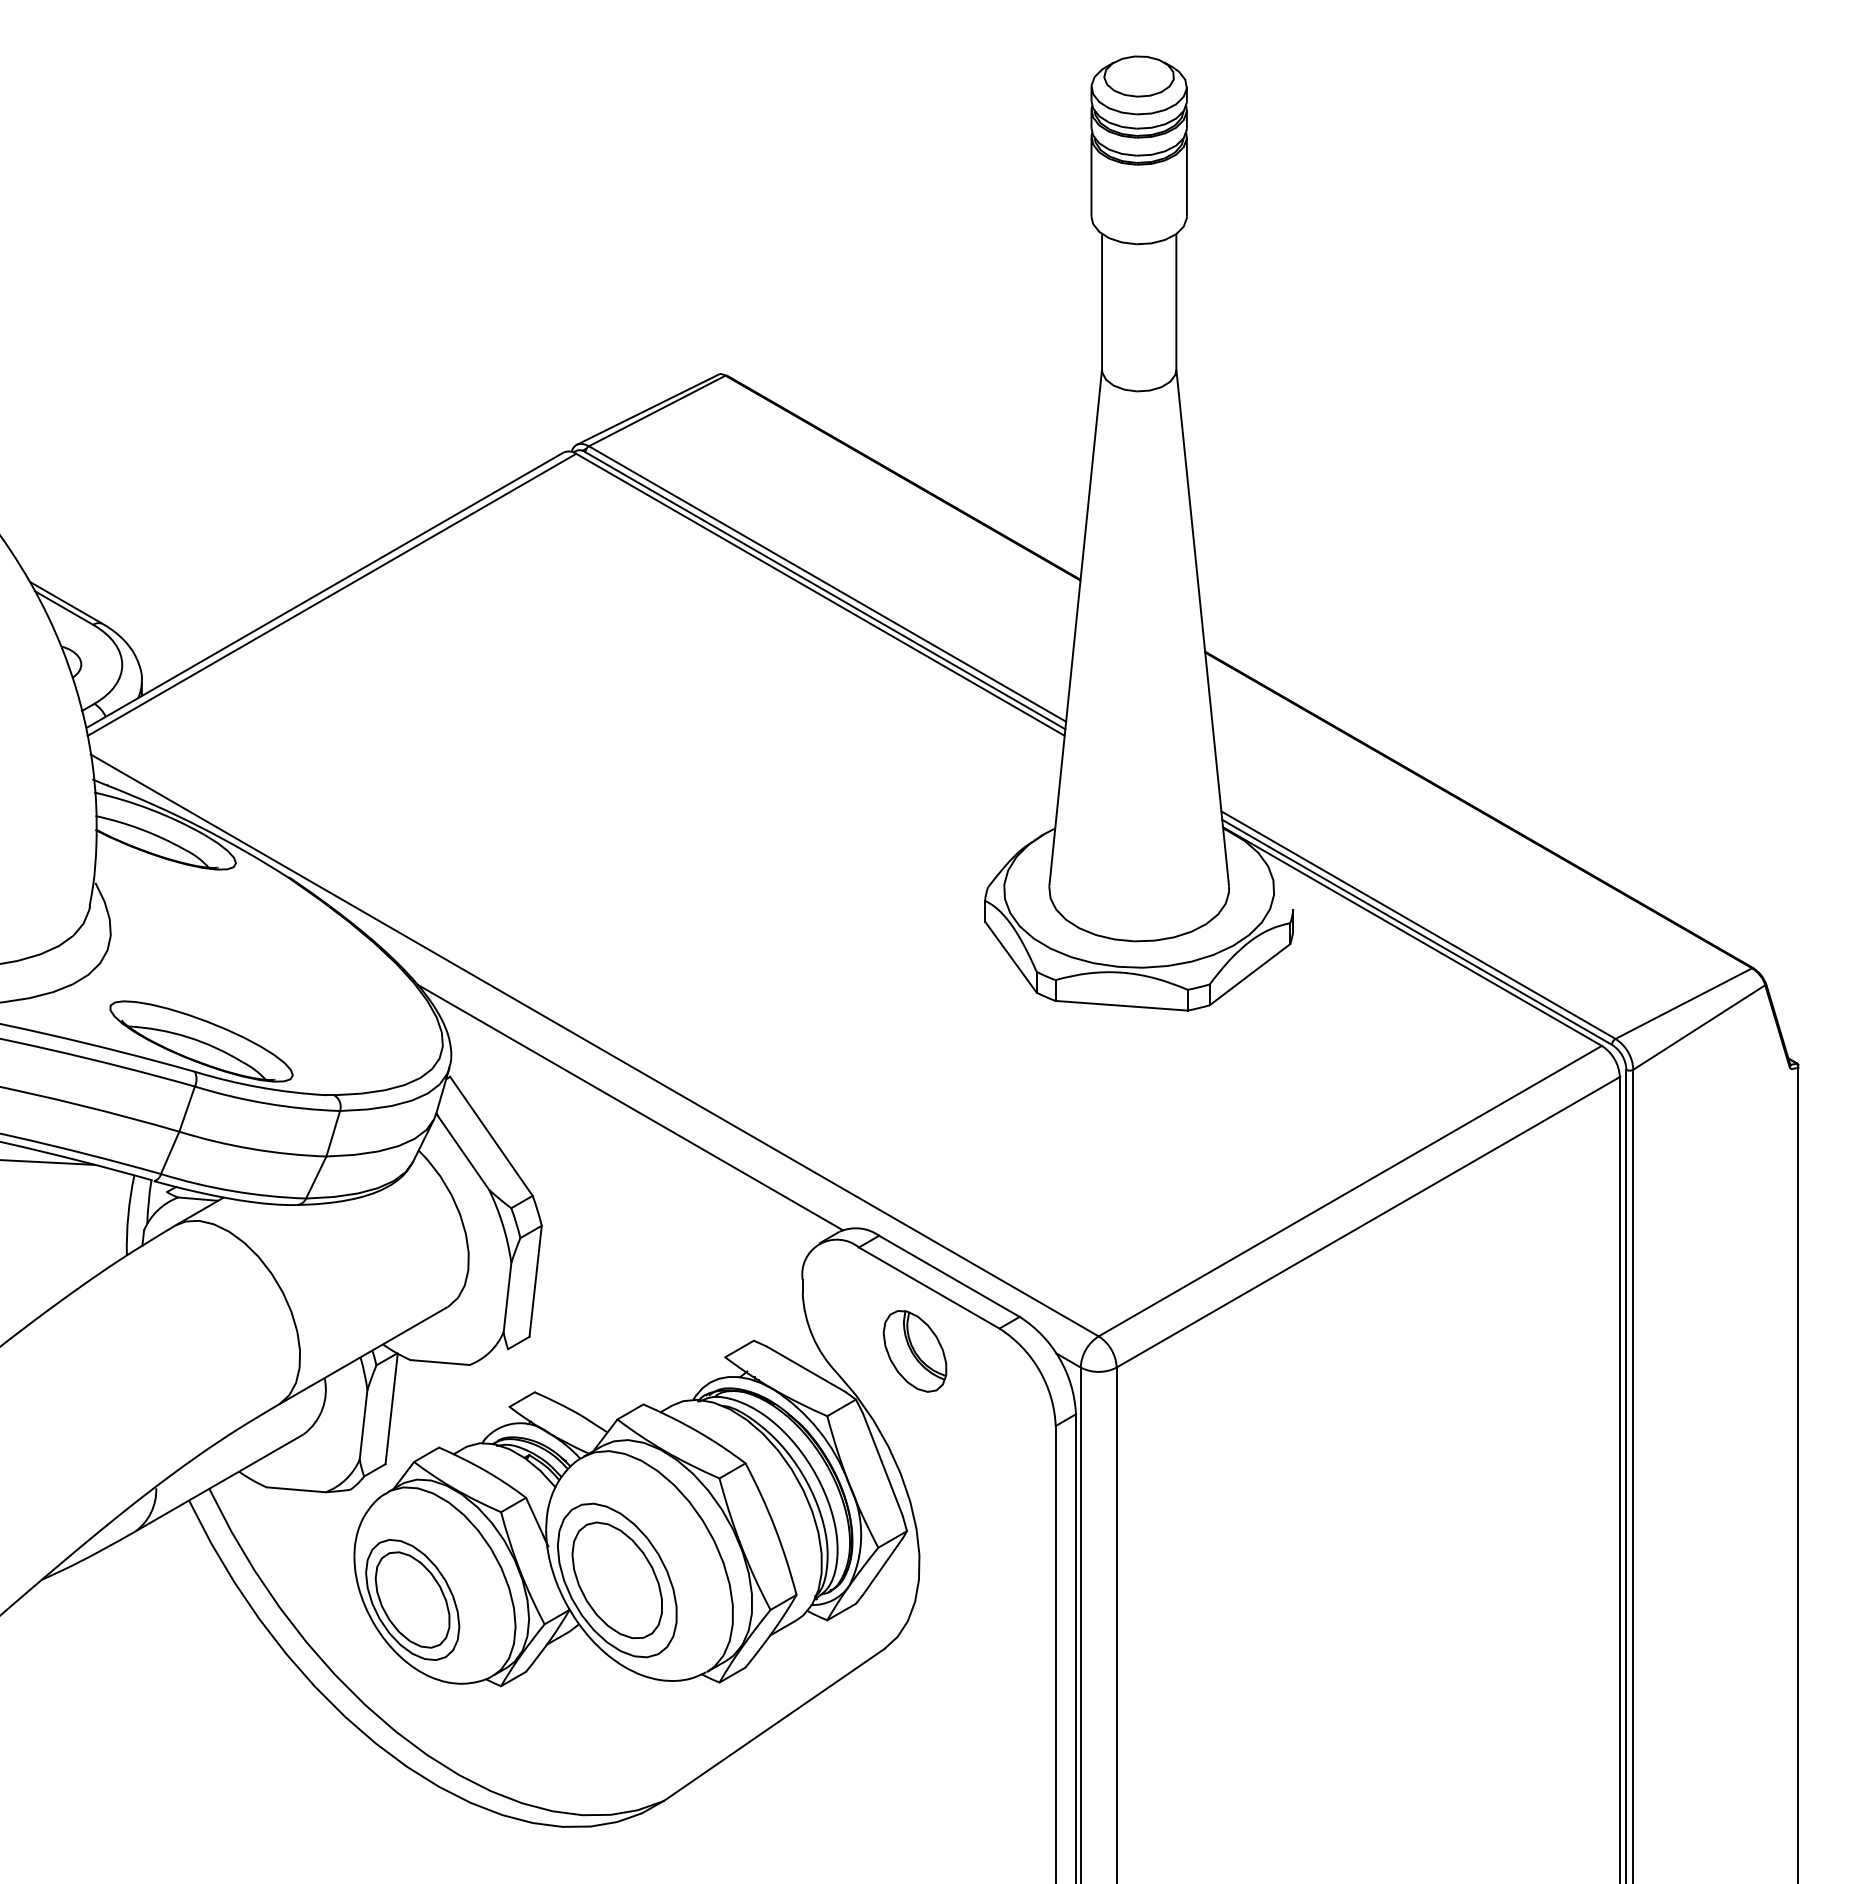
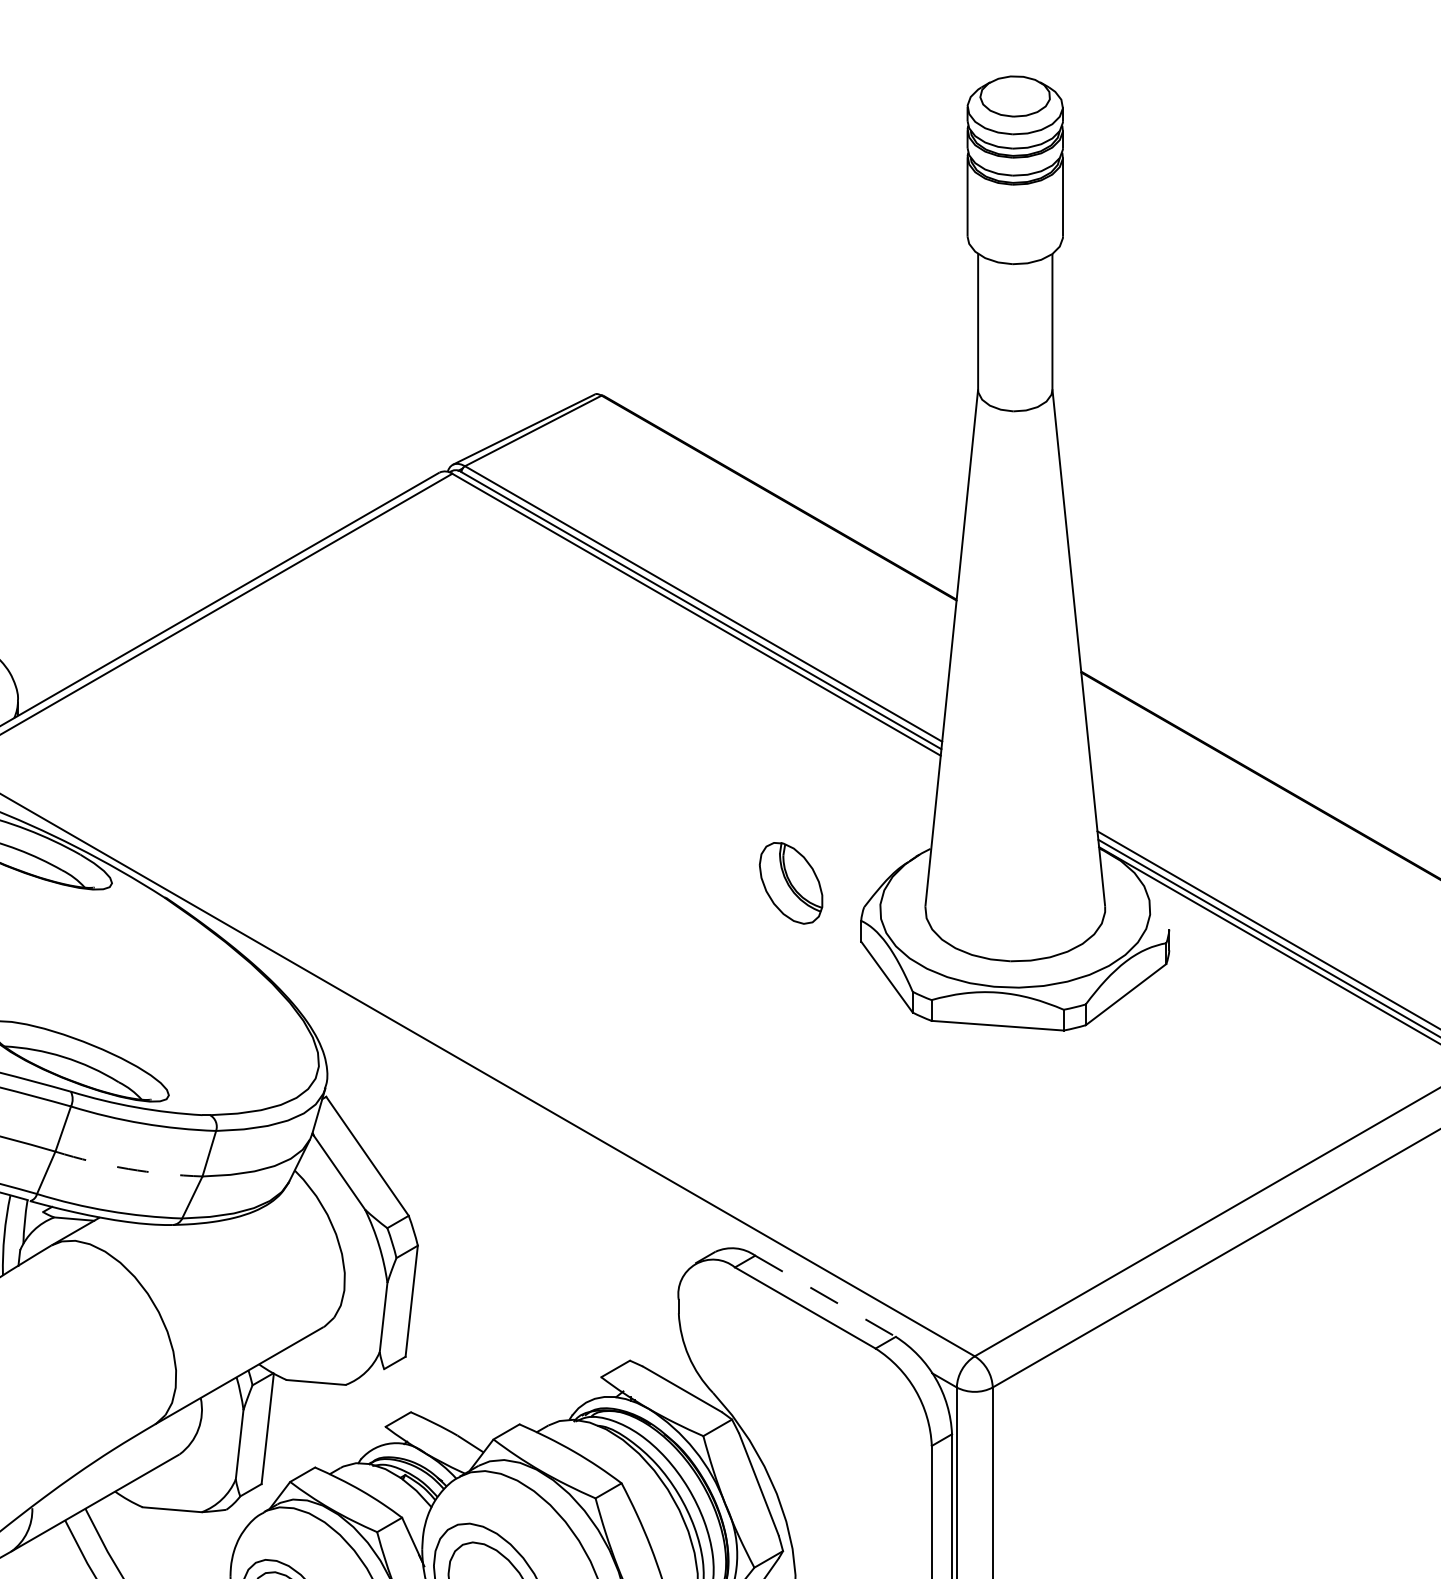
line: (629, 1107) -> (505, 1127), removed
arc: (252, 1149) -> (128, 1169), solid -> dashed
line: (949, 1276) -> (825, 1296), solid -> dashed
part: (914, 1351) -> (790, 883), moved

